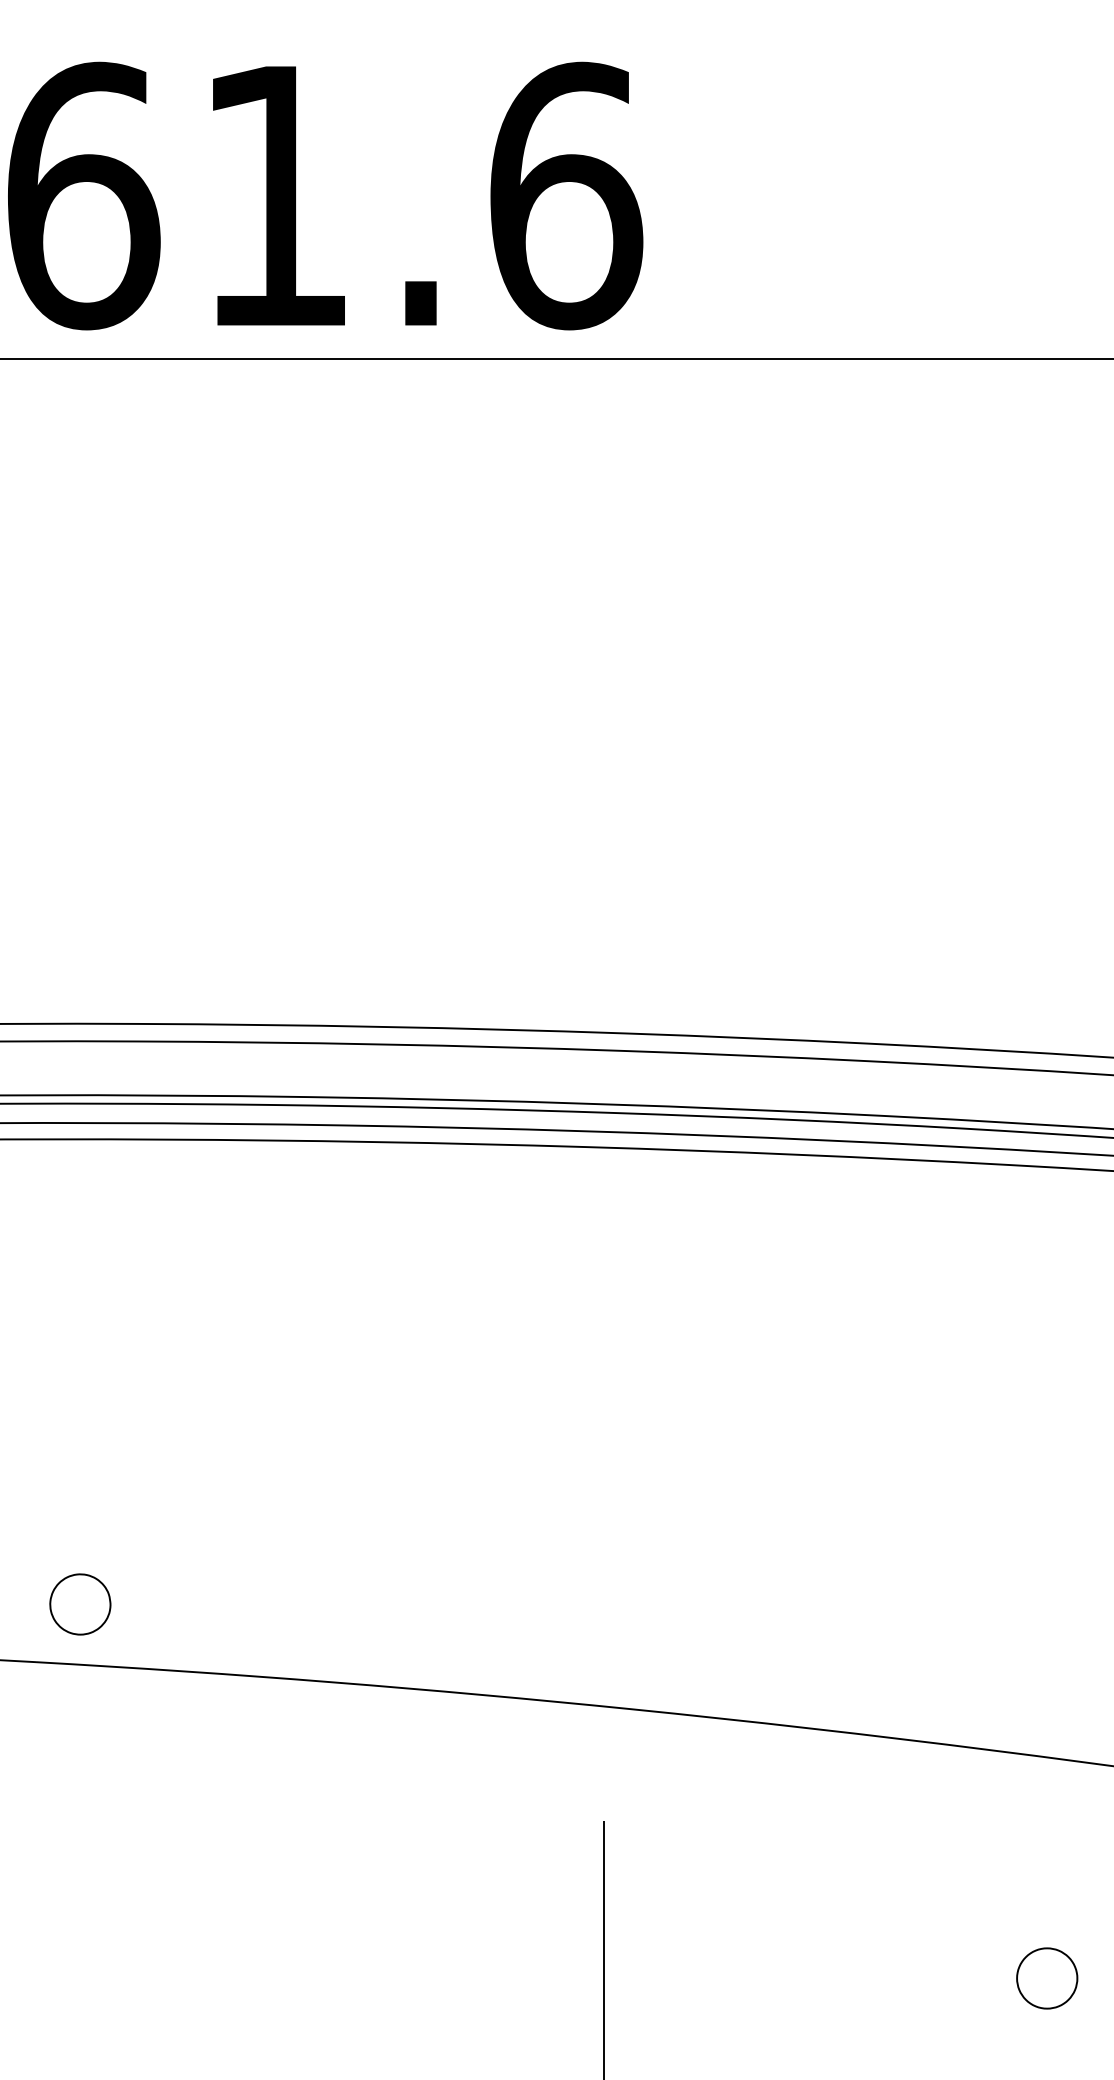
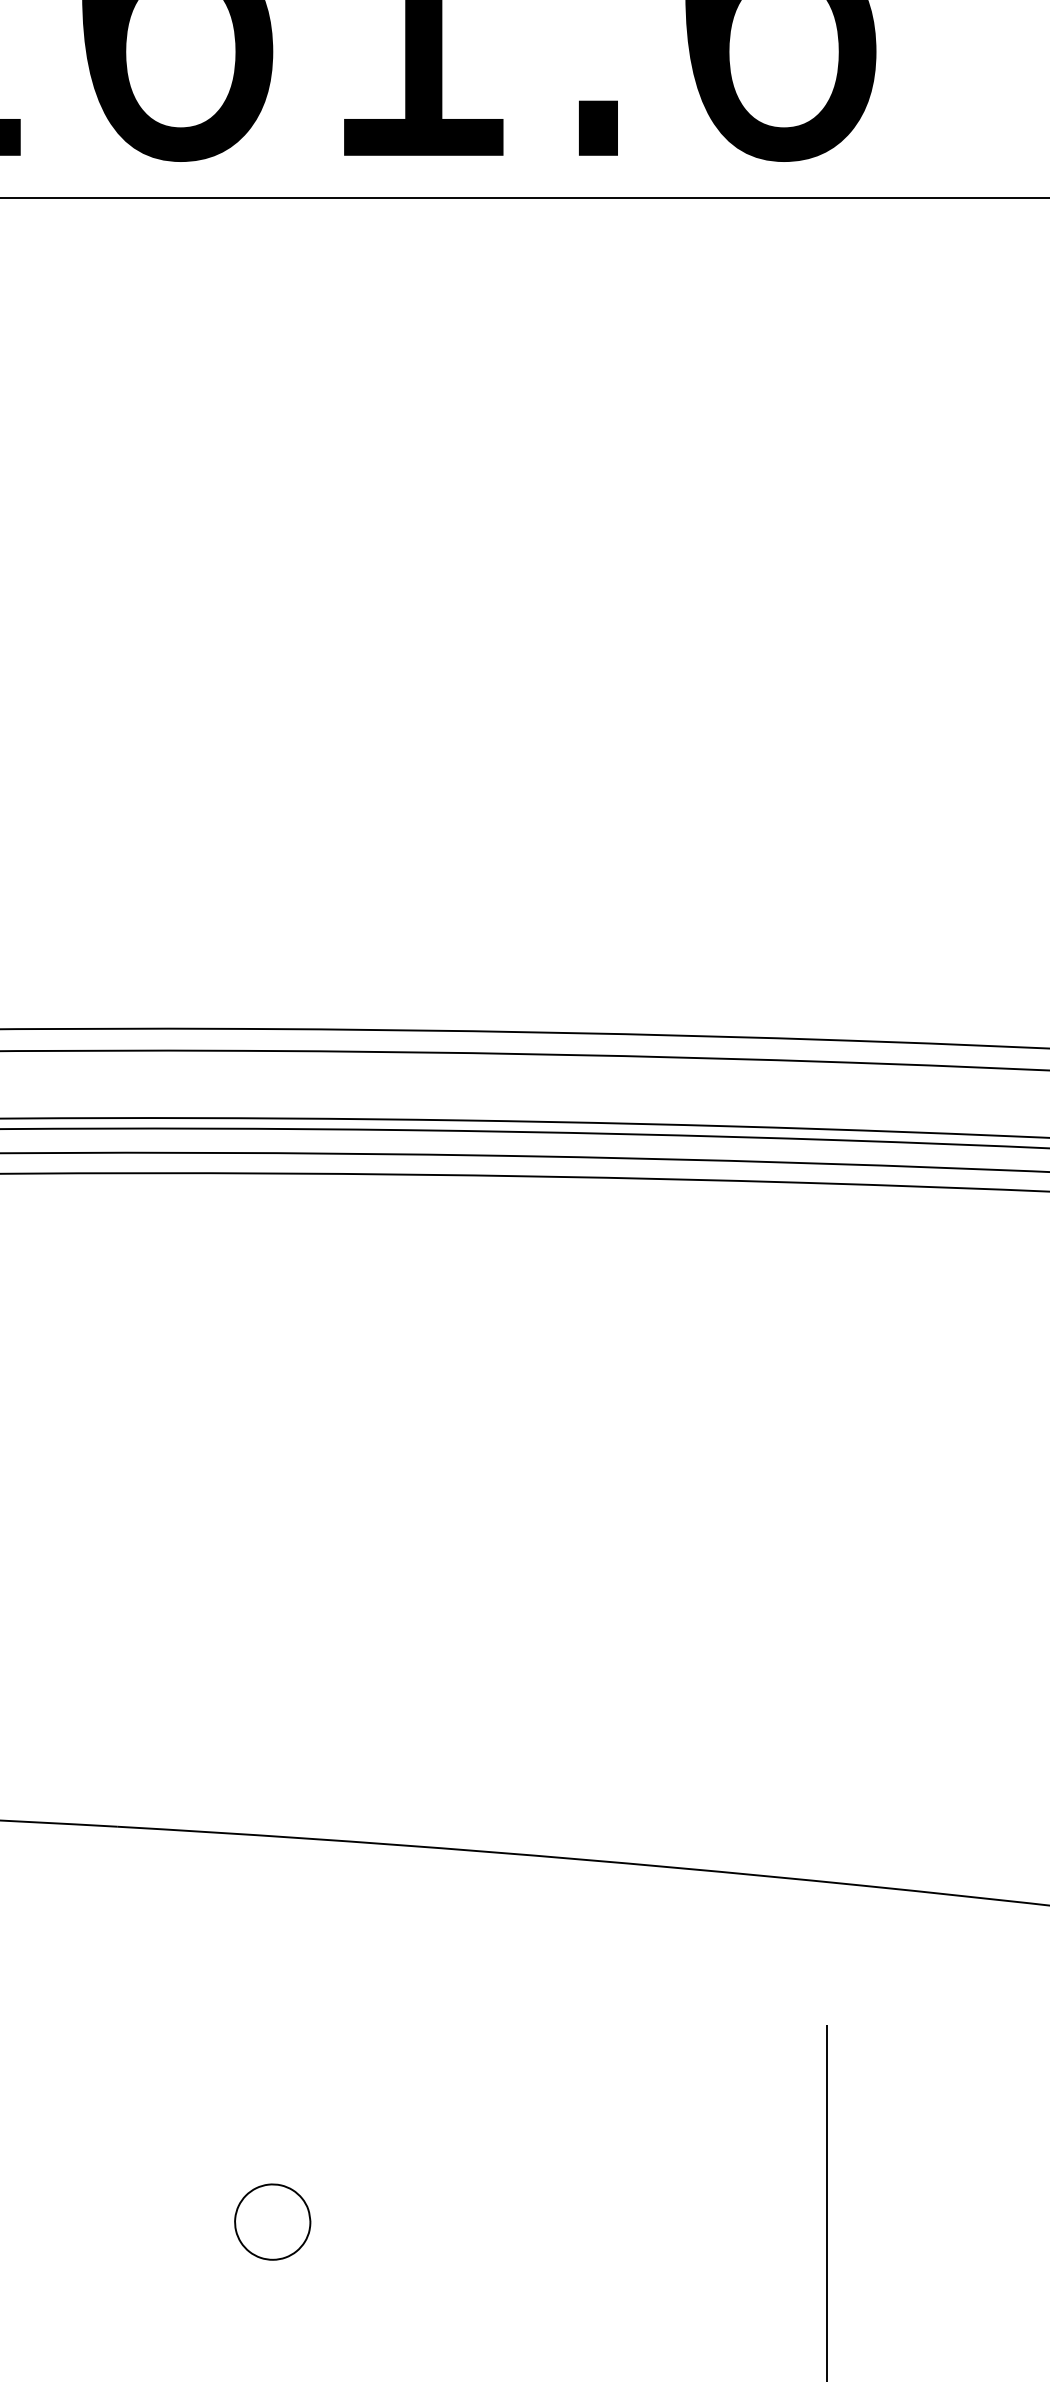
part: (80, 1604) -> (272, 2222), moved

